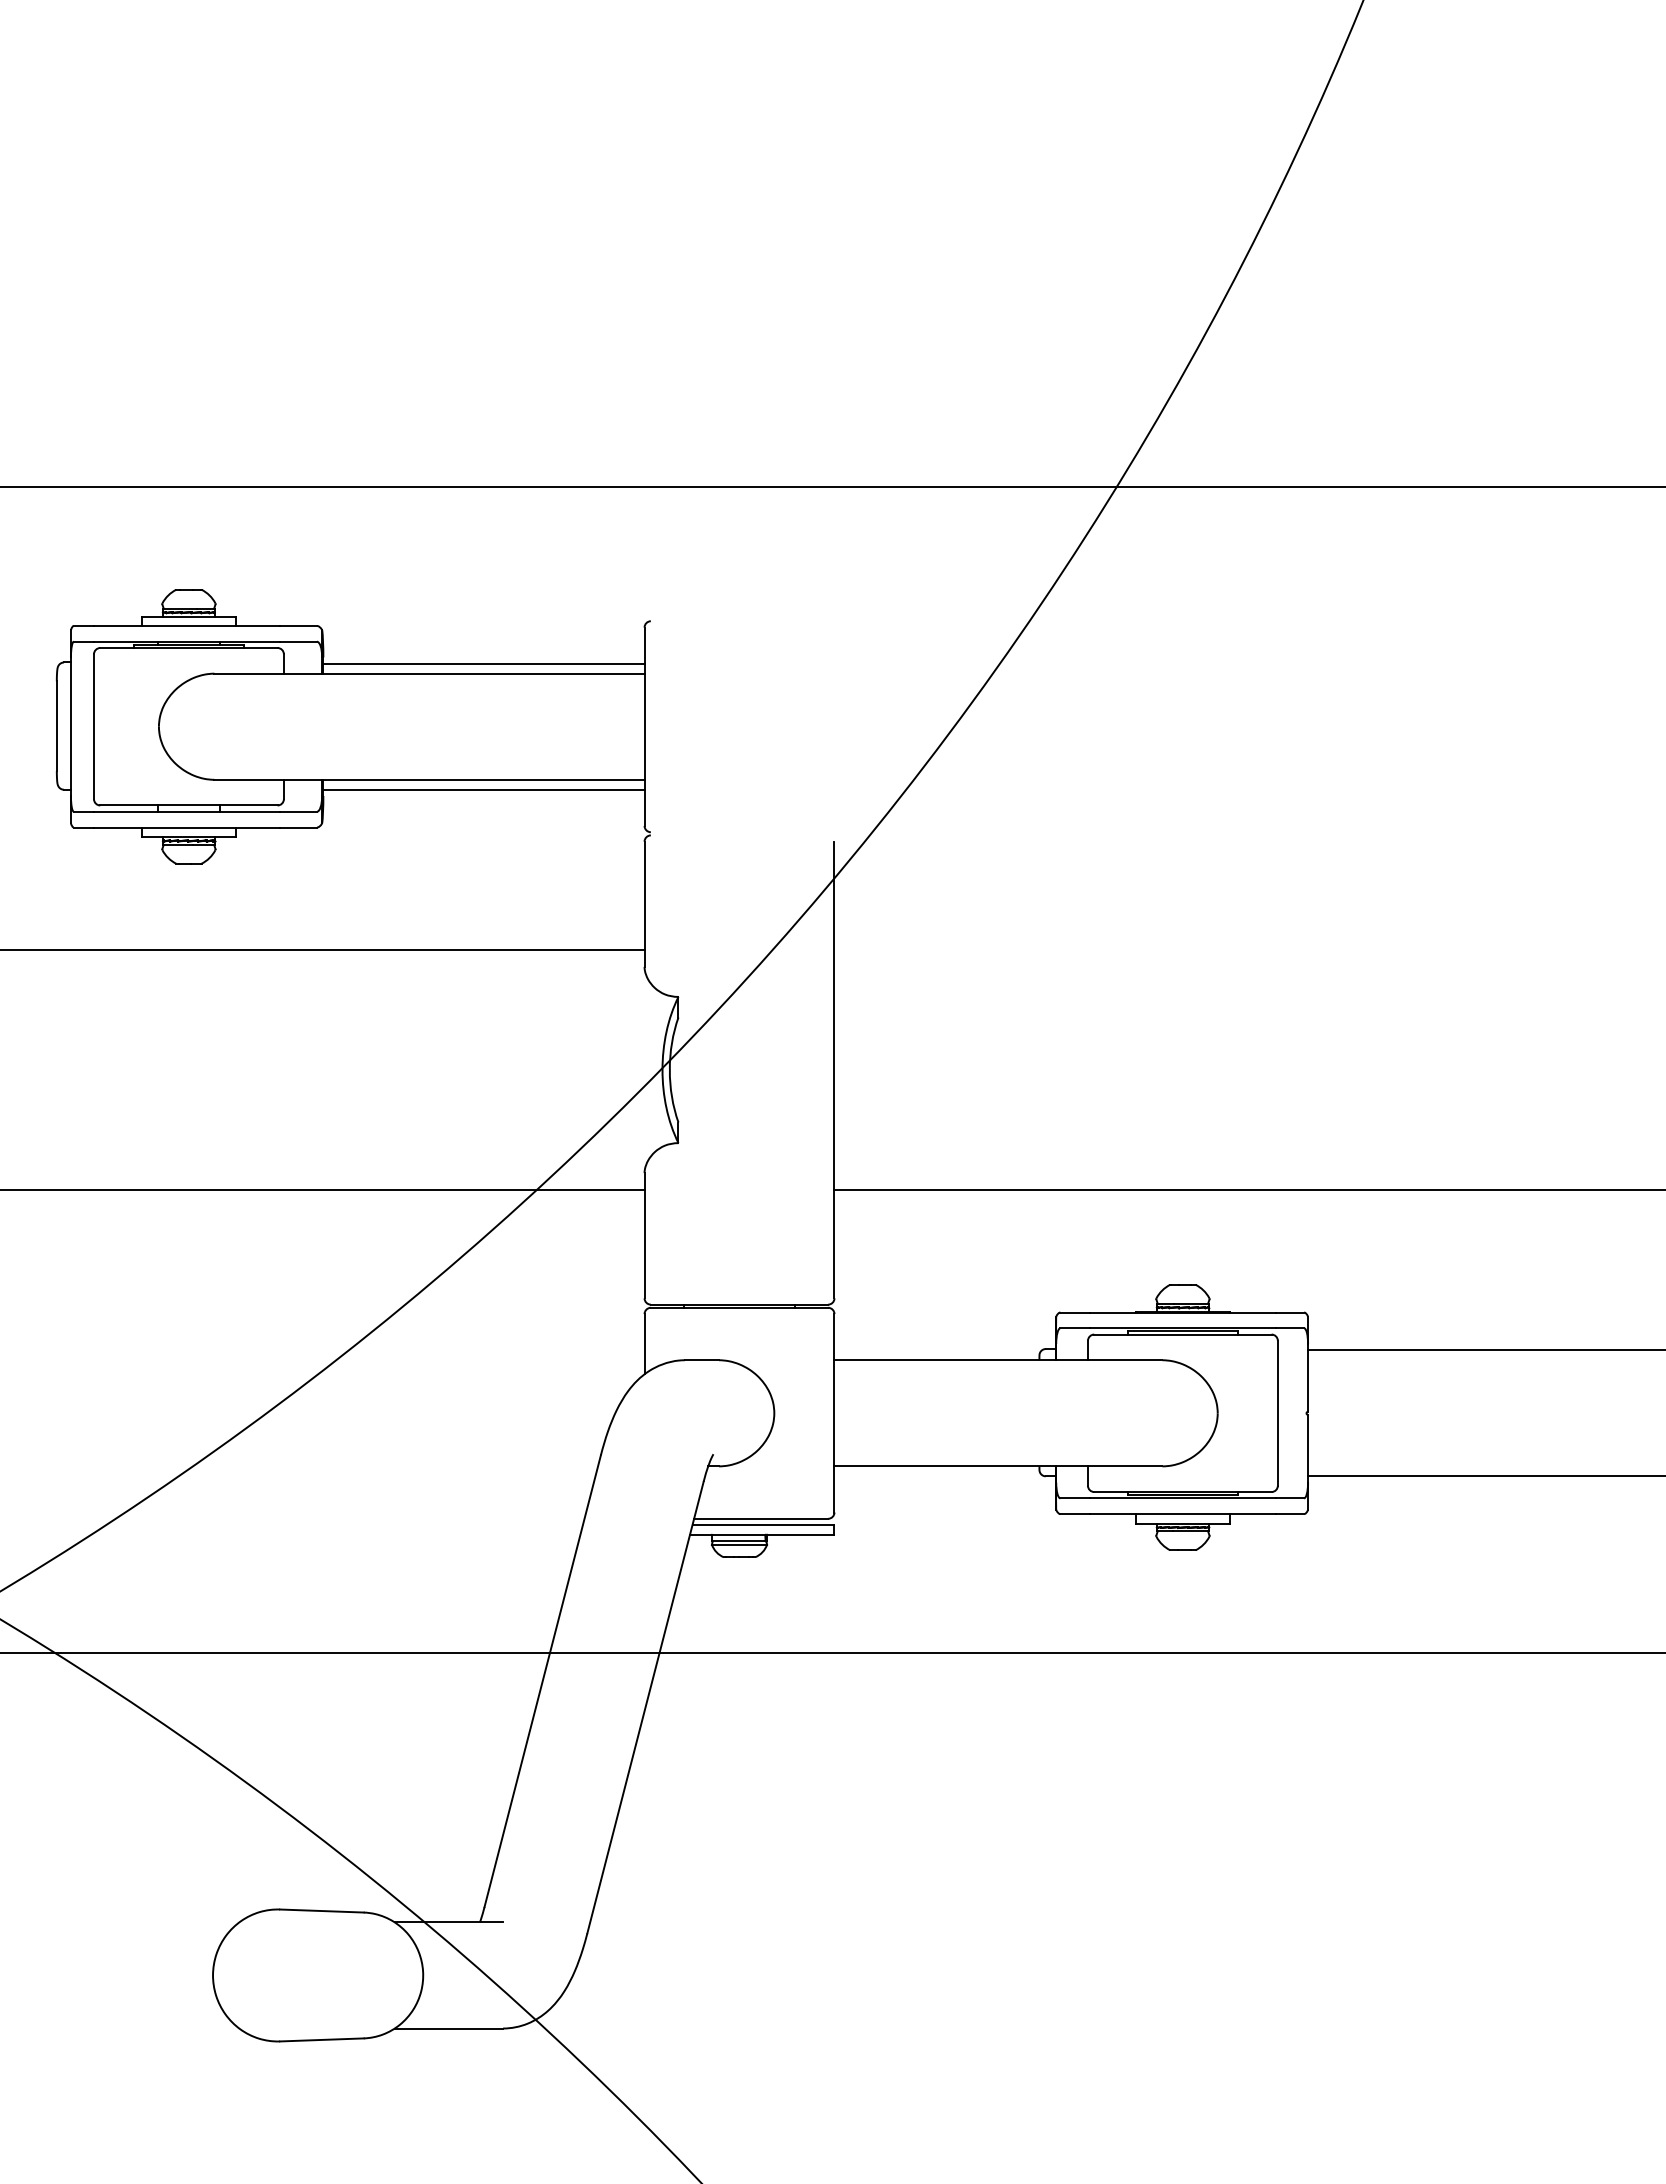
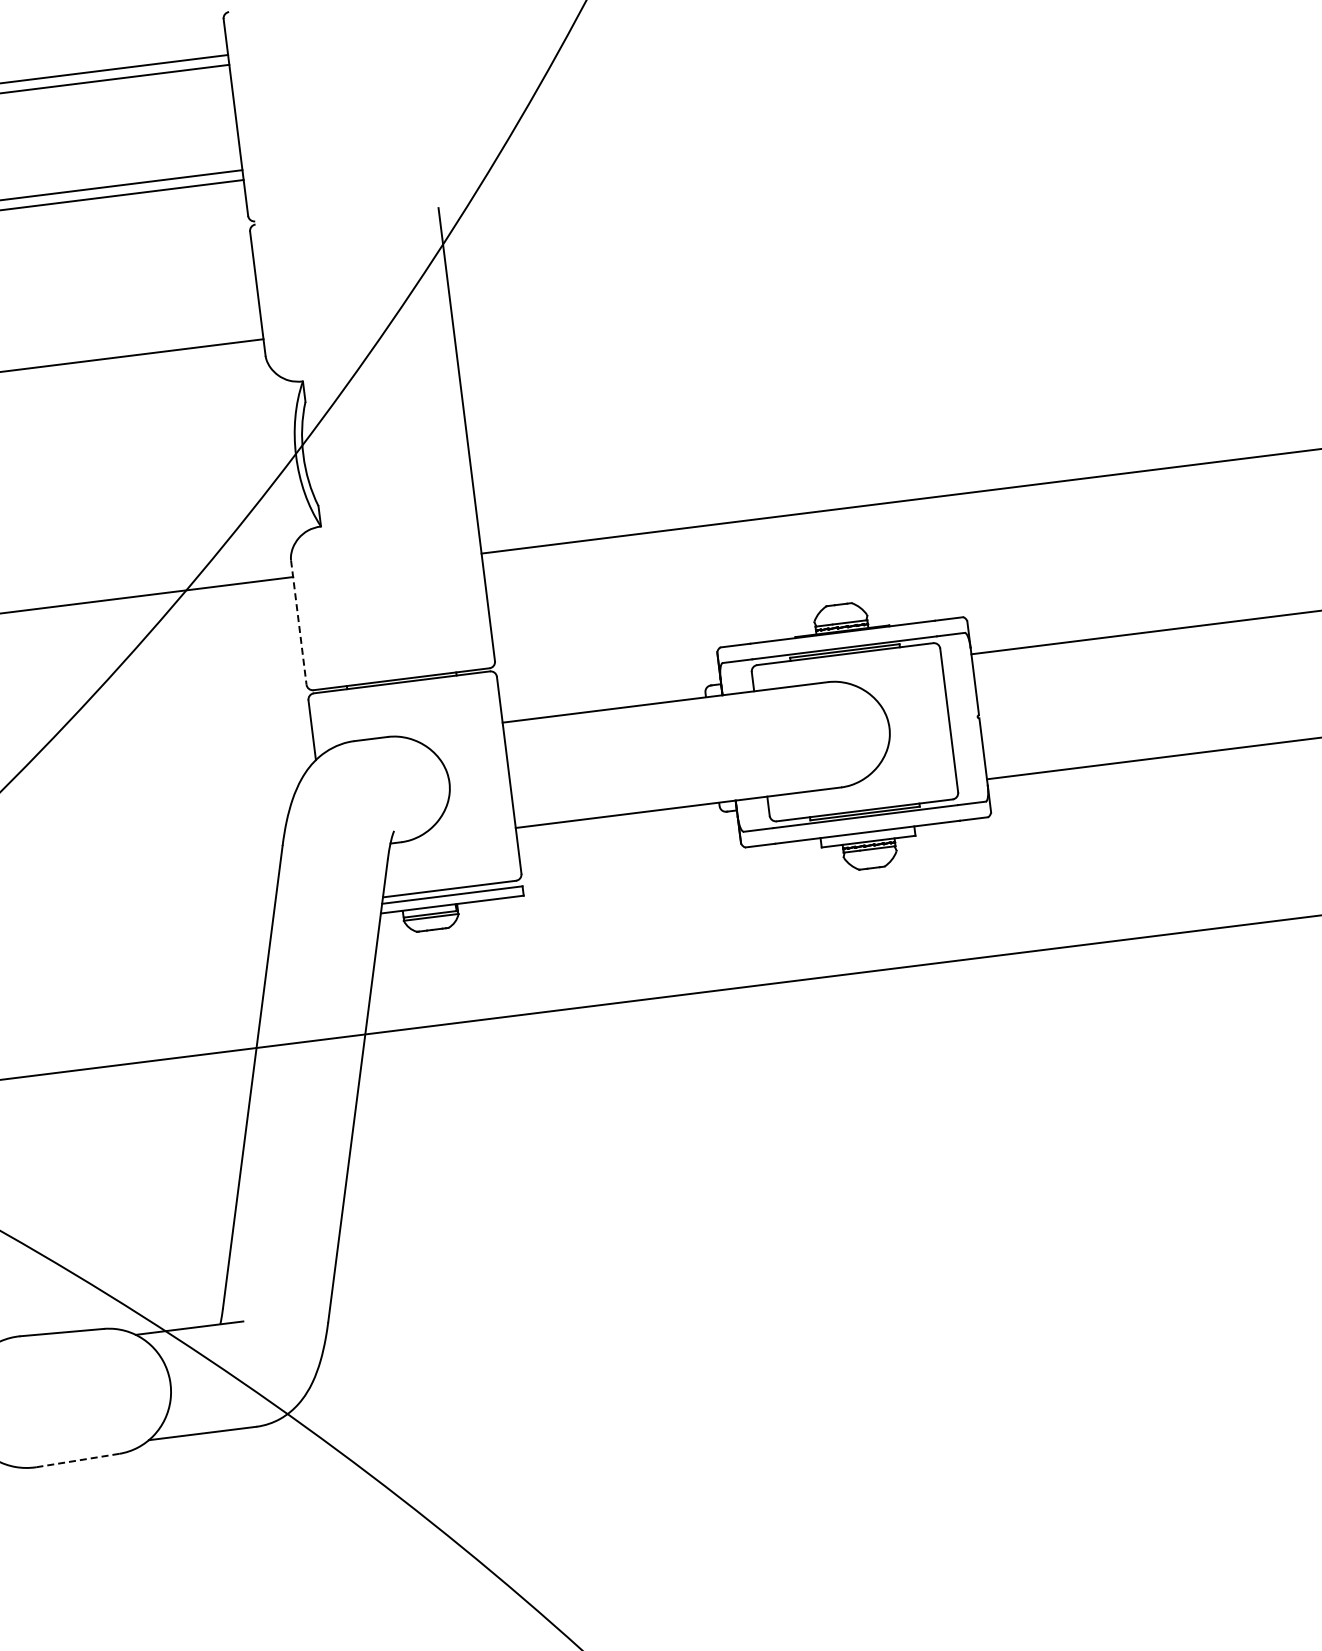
line: (644, 1235) -> (298, 622), solid -> dashed
line: (321, 2039) -> (77, 1460), solid -> dashed

